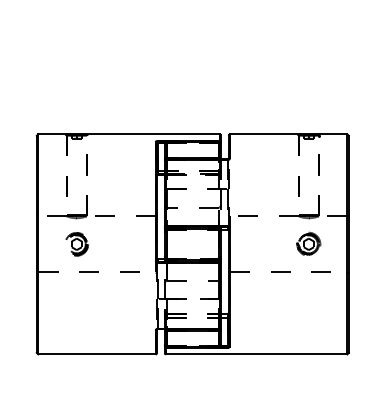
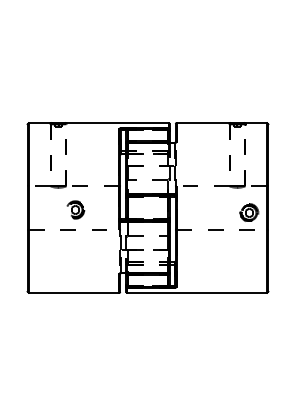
part: (76, 243) -> (75, 209), moved
part: (308, 243) -> (249, 212), moved

